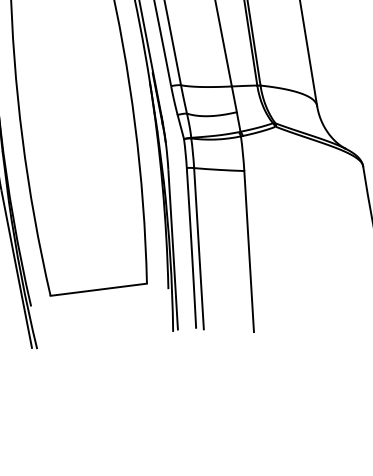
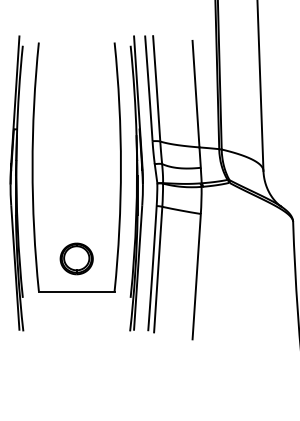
part: (93, 247) -> (76, 258), added

